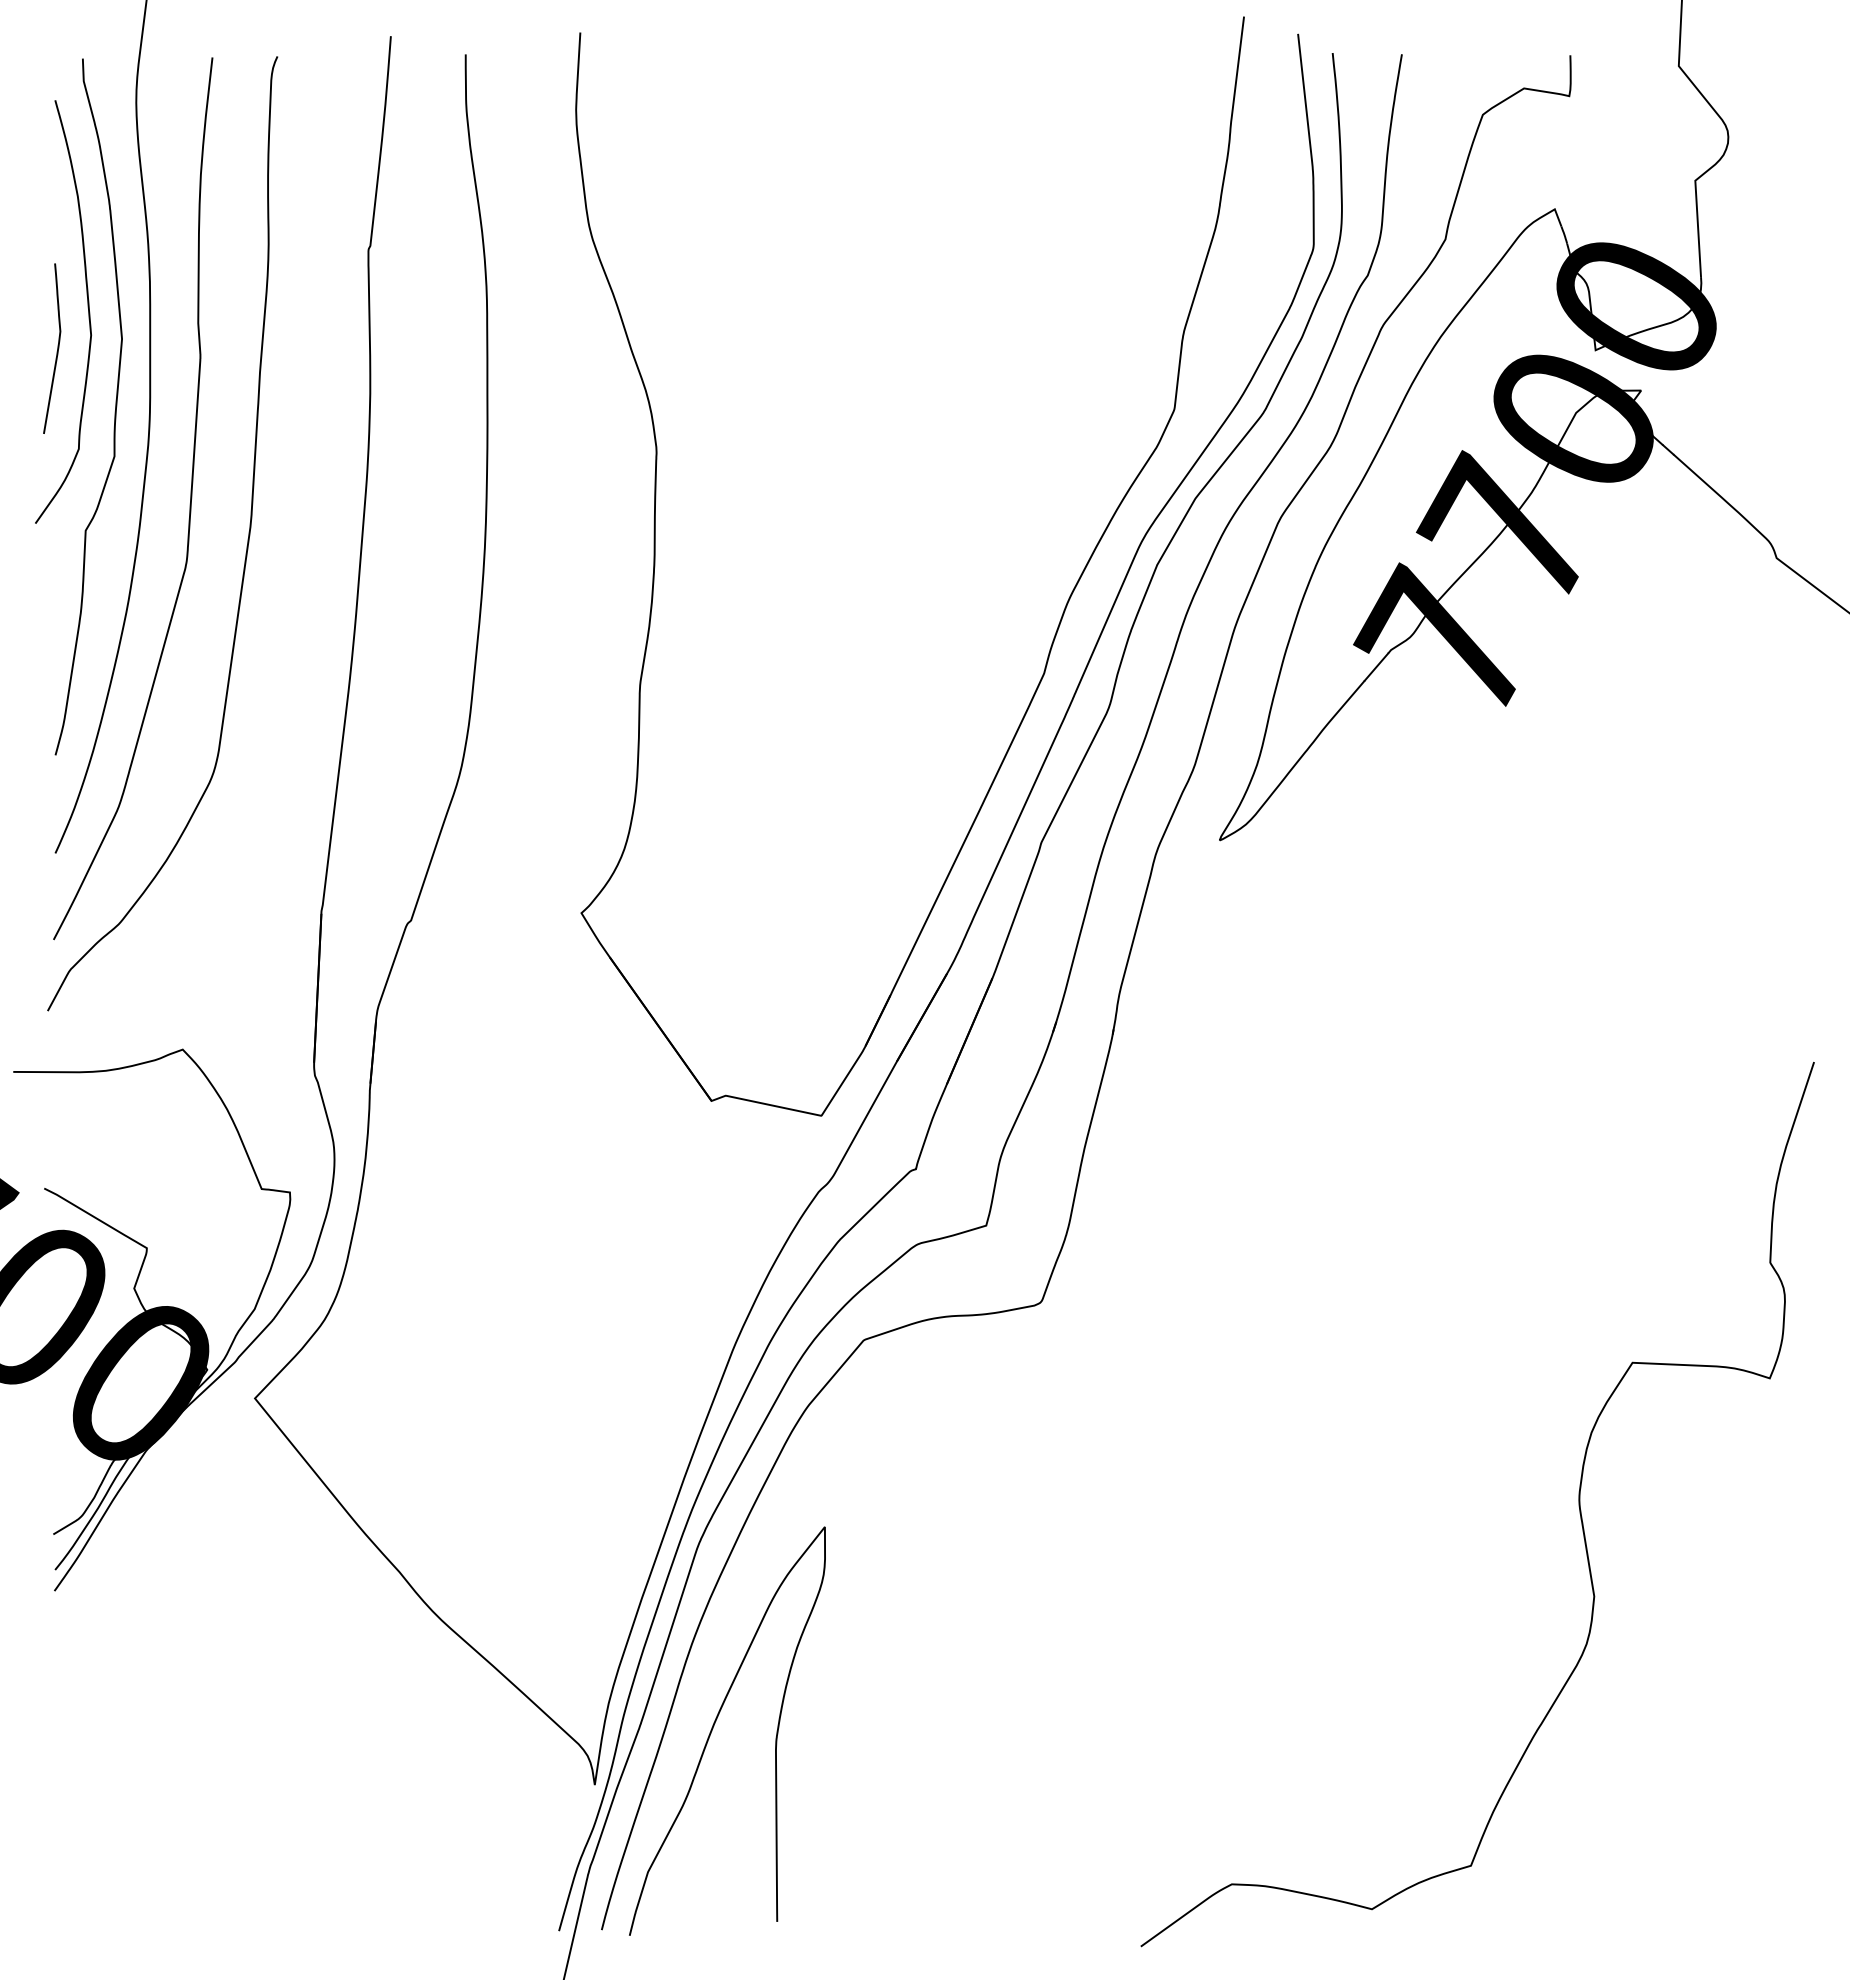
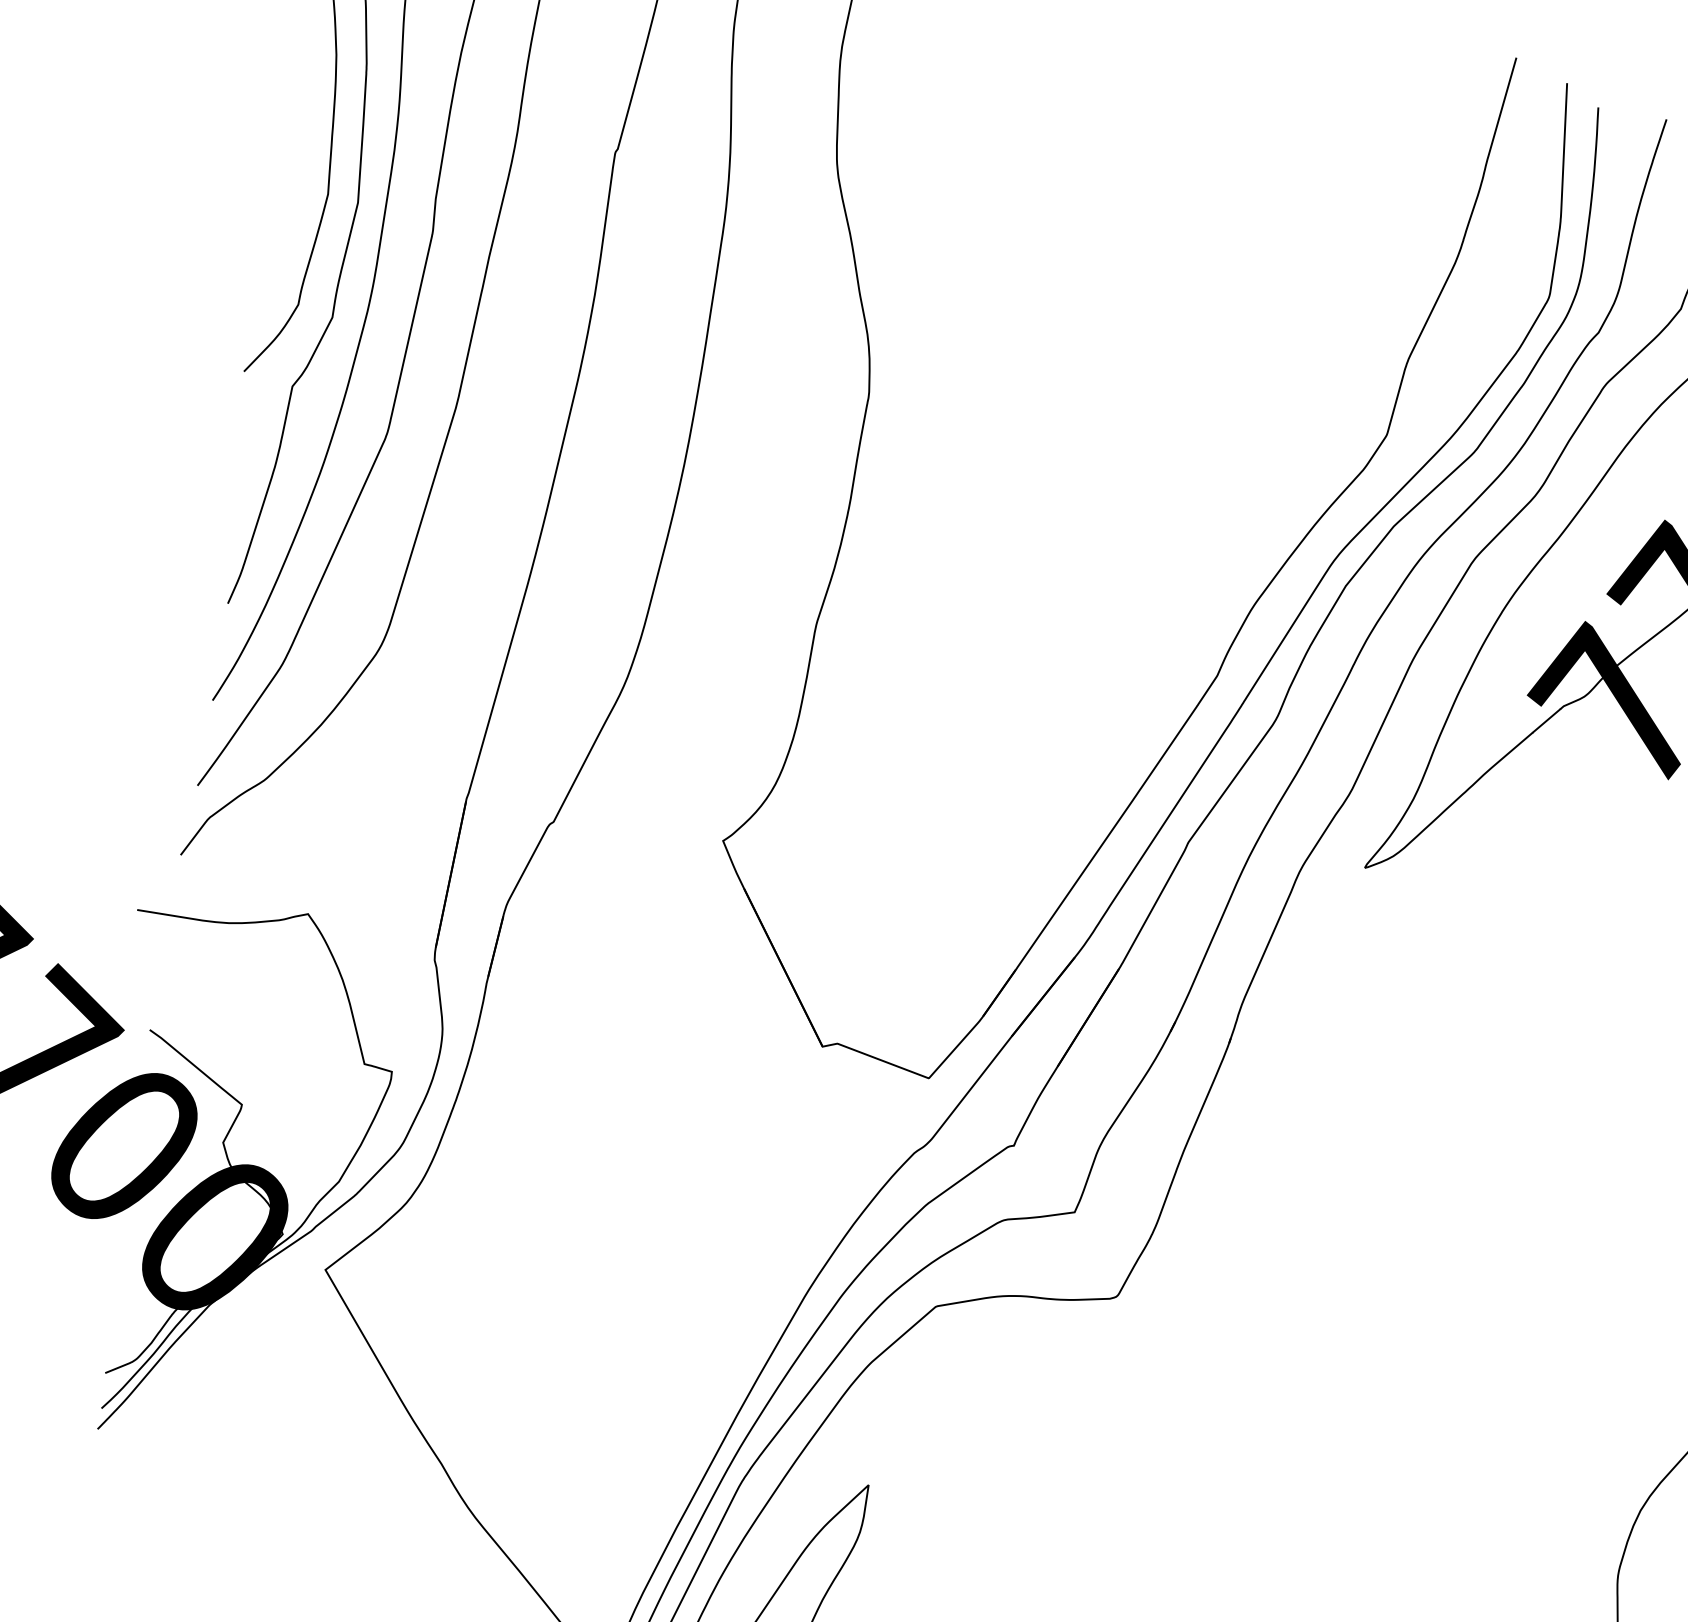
curve: (57, 348) -> (292, 202), removed

